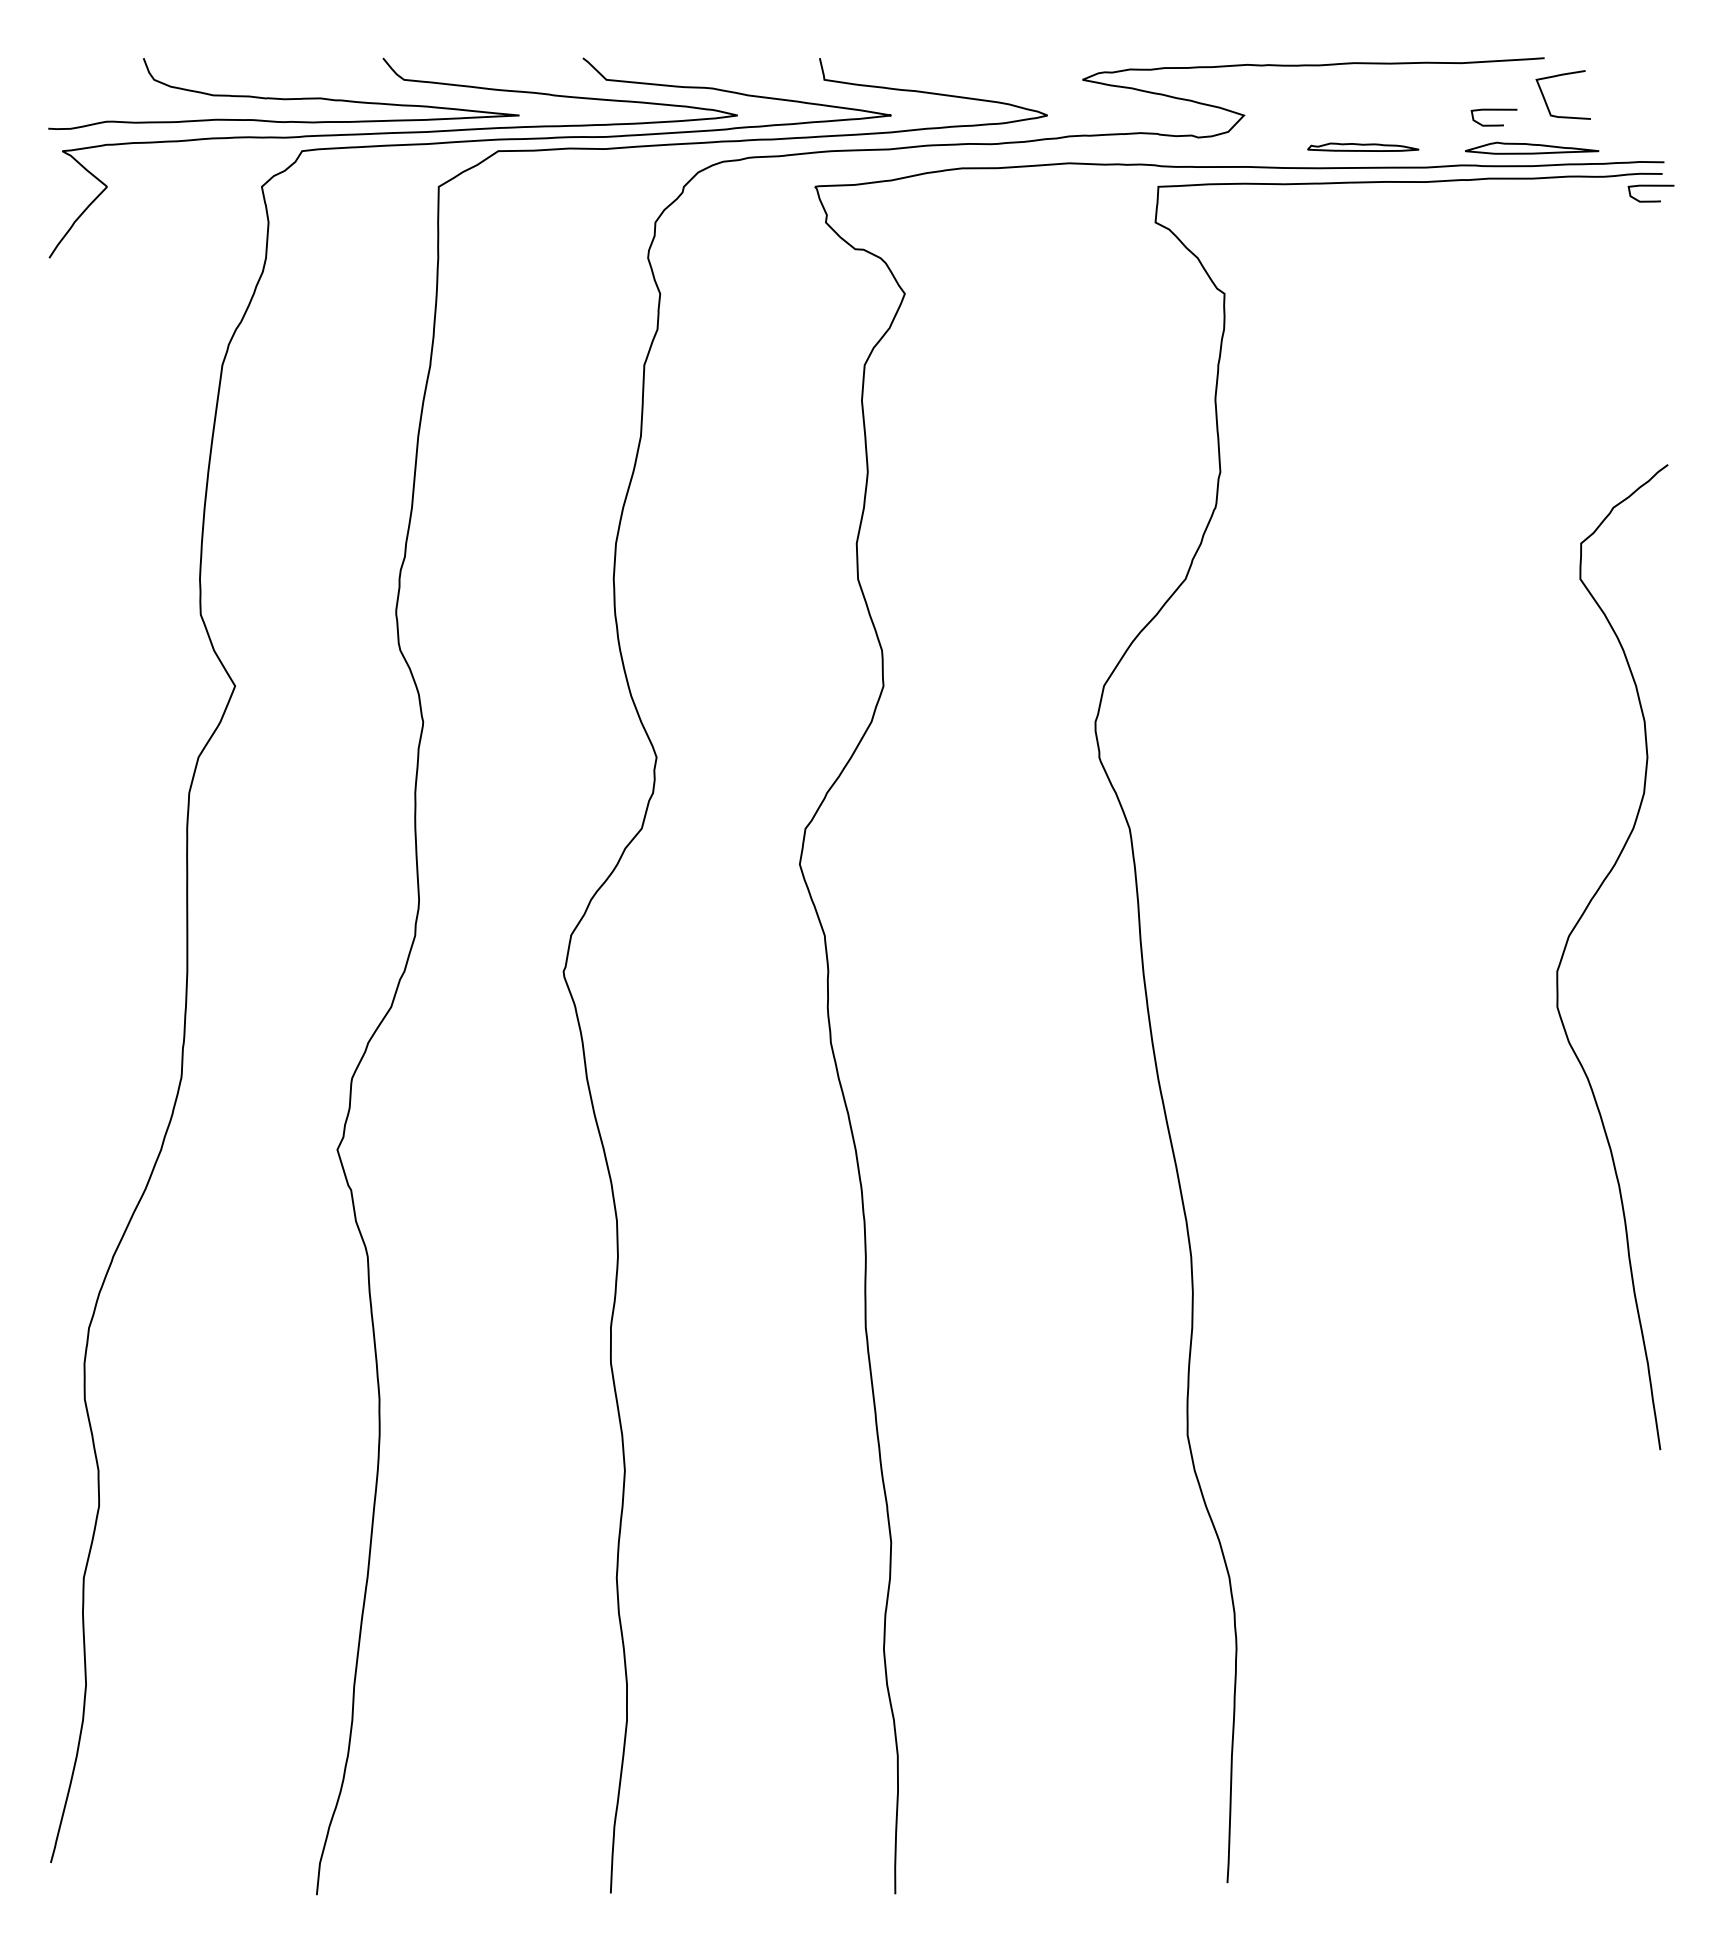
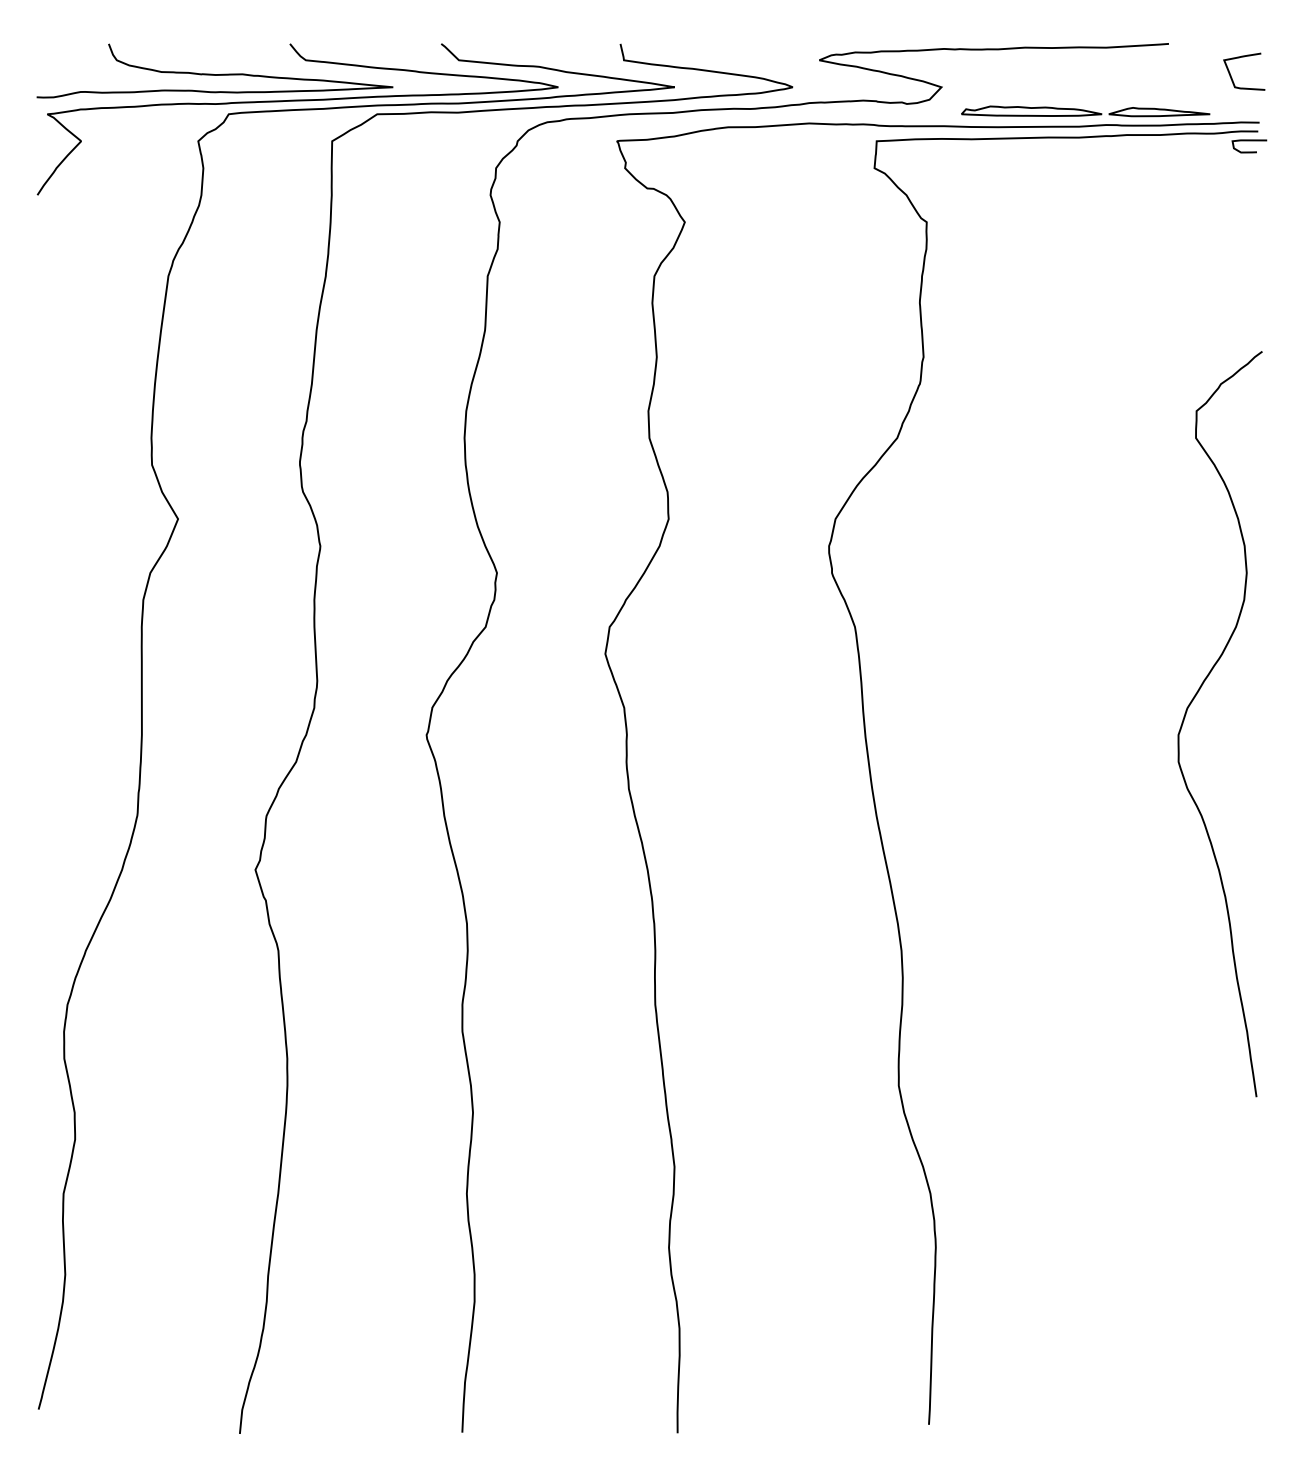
curve: (1545, 98) -> (1230, 74), moved
curve: (1493, 110) -> (1130, 83), removed
part: (1363, 147) -> (1031, 111), size x1.67

